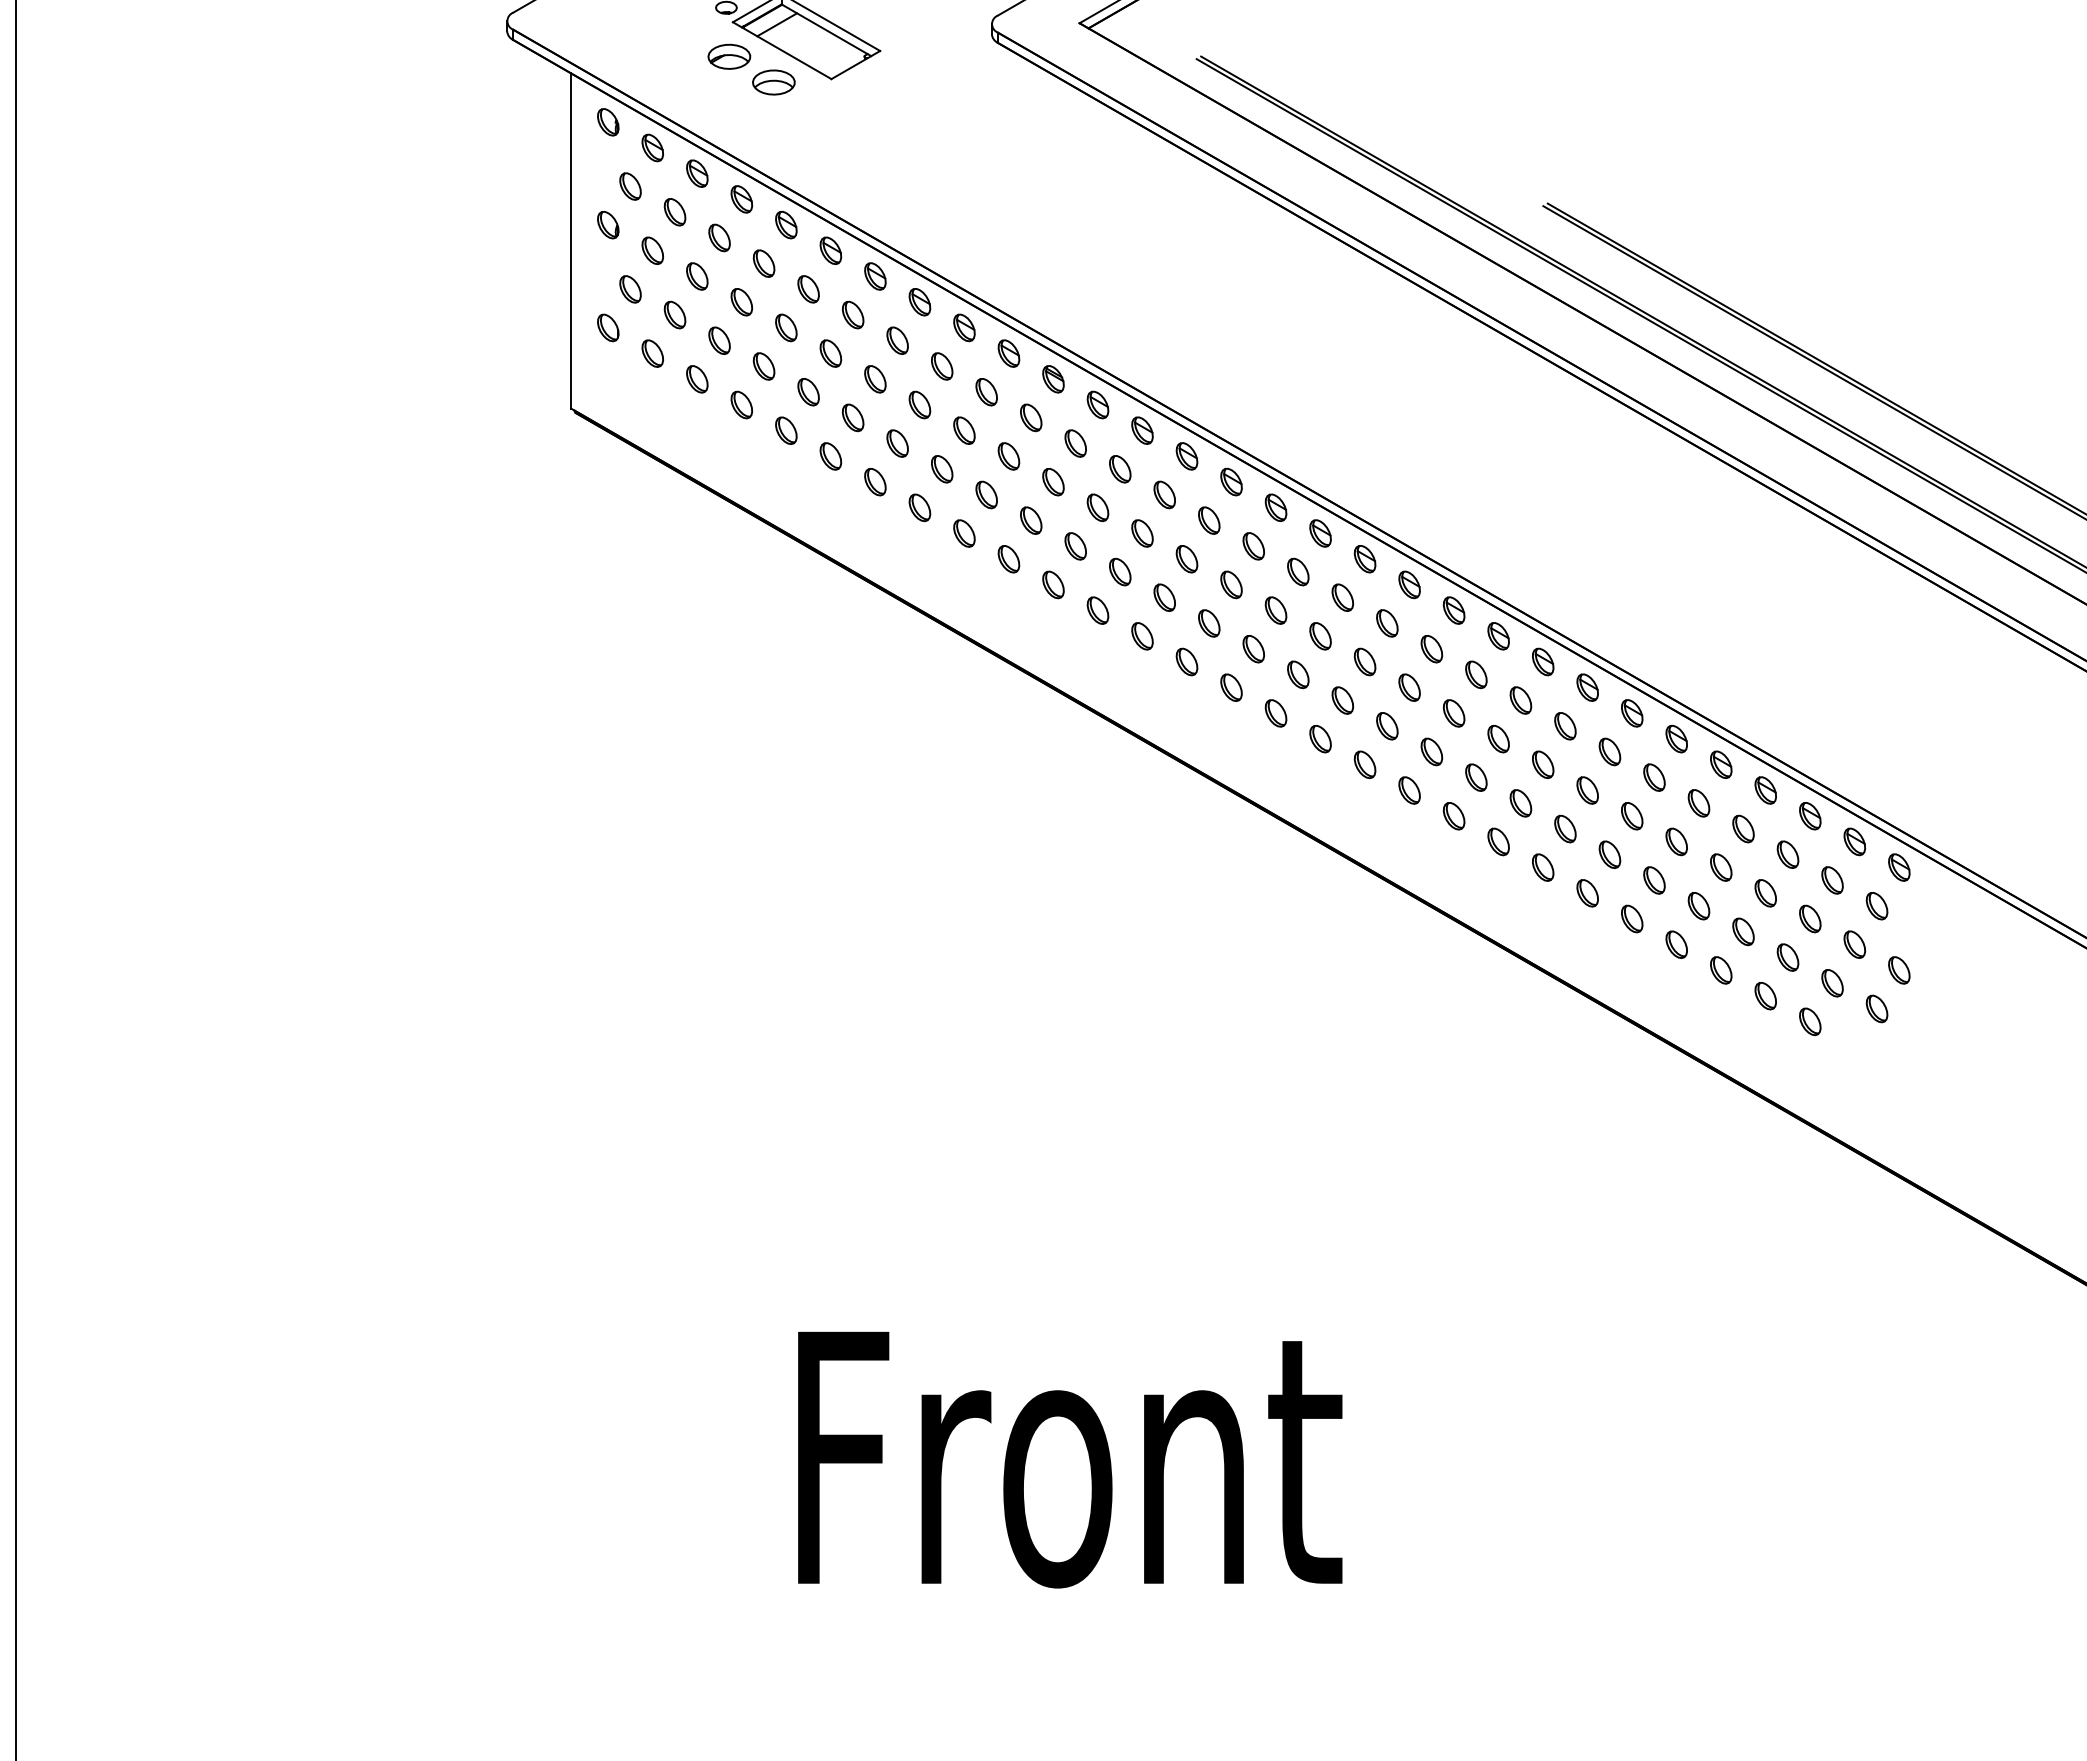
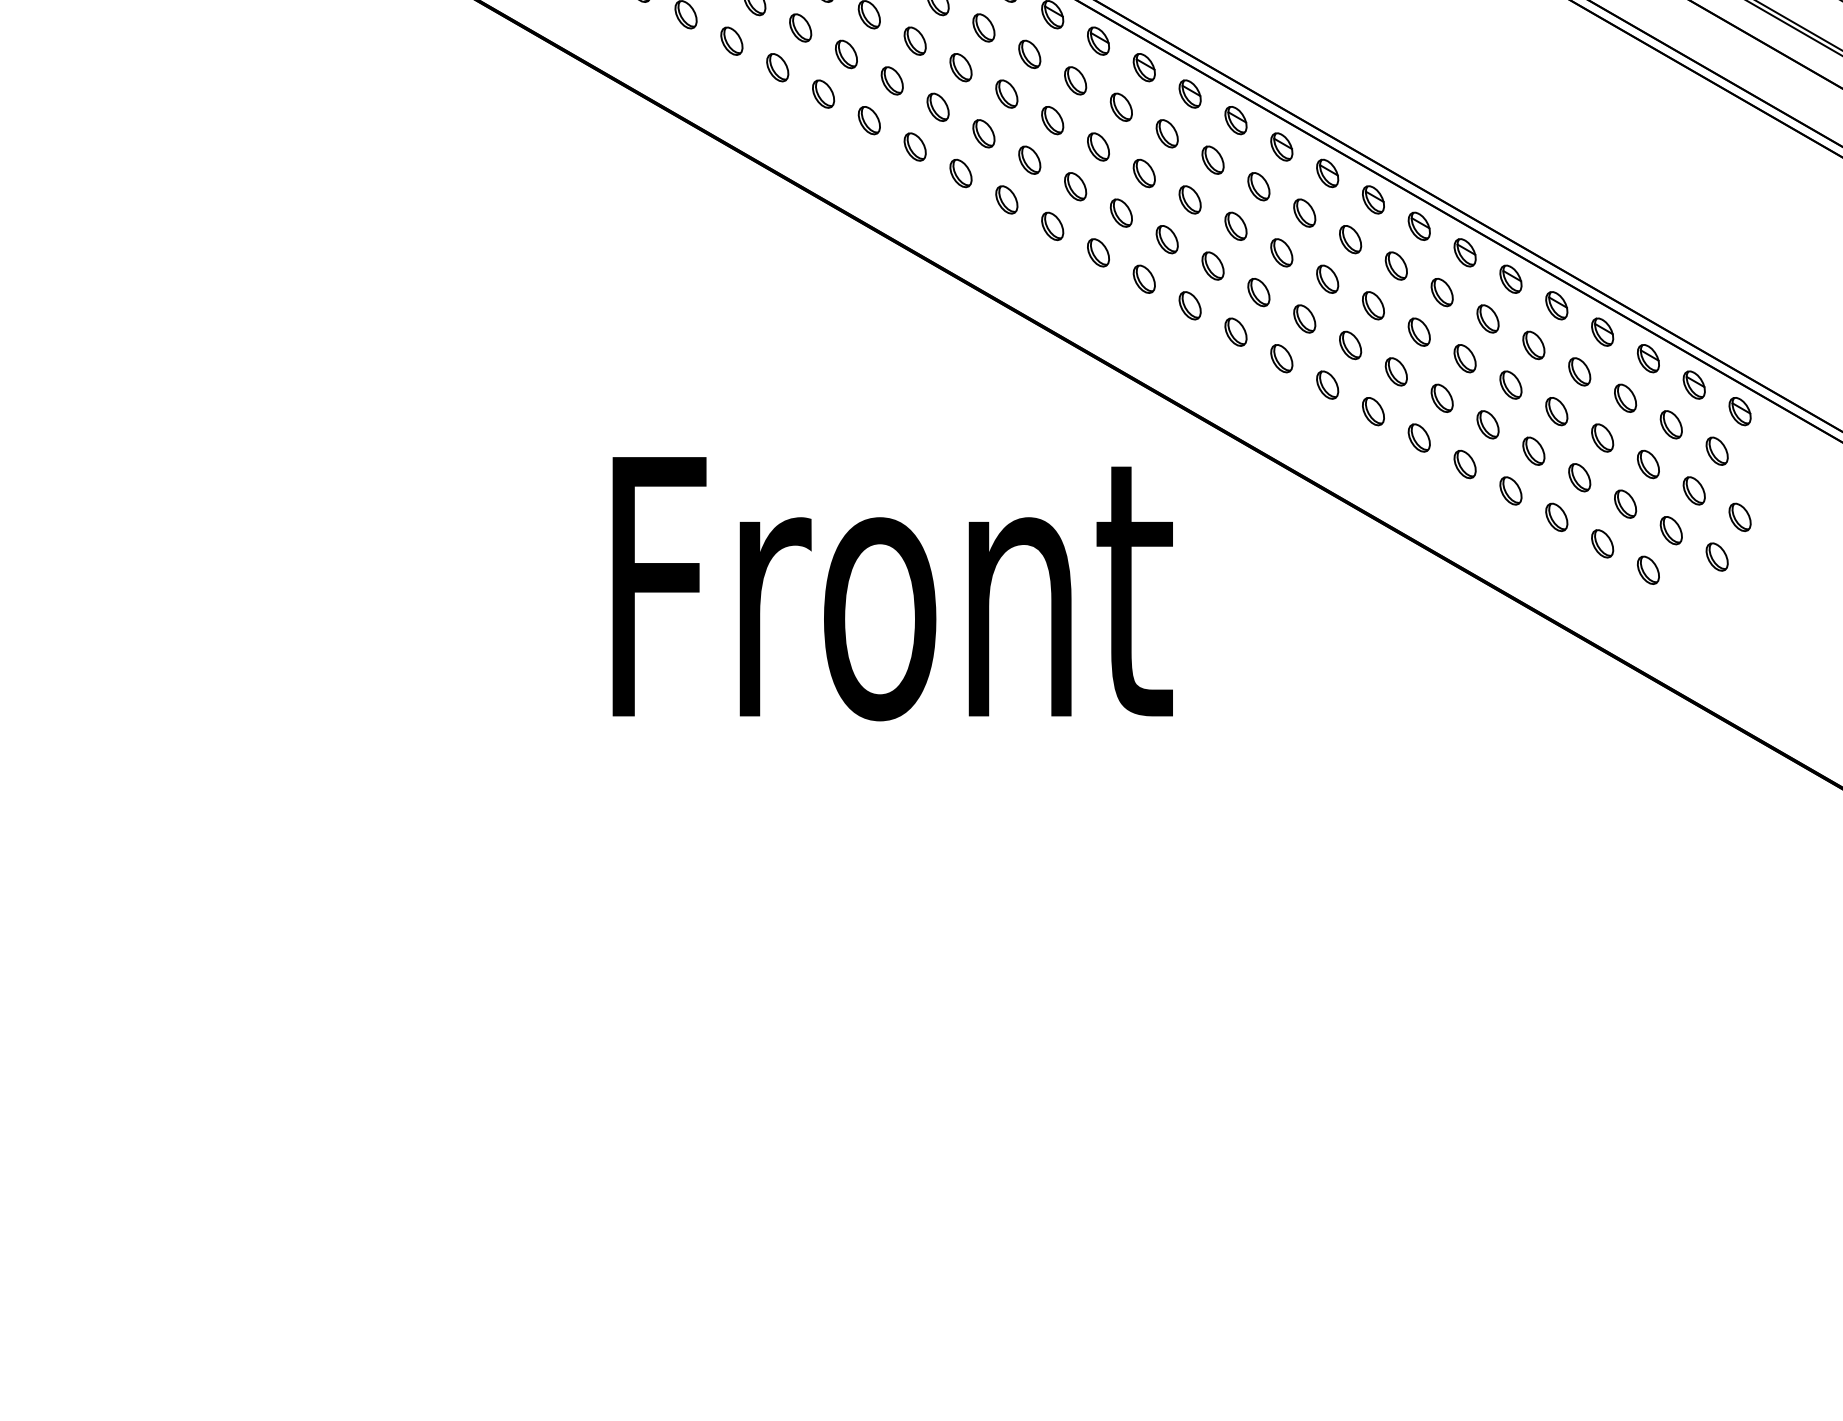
text: (1070, 1459) -> (893, 588), moved

